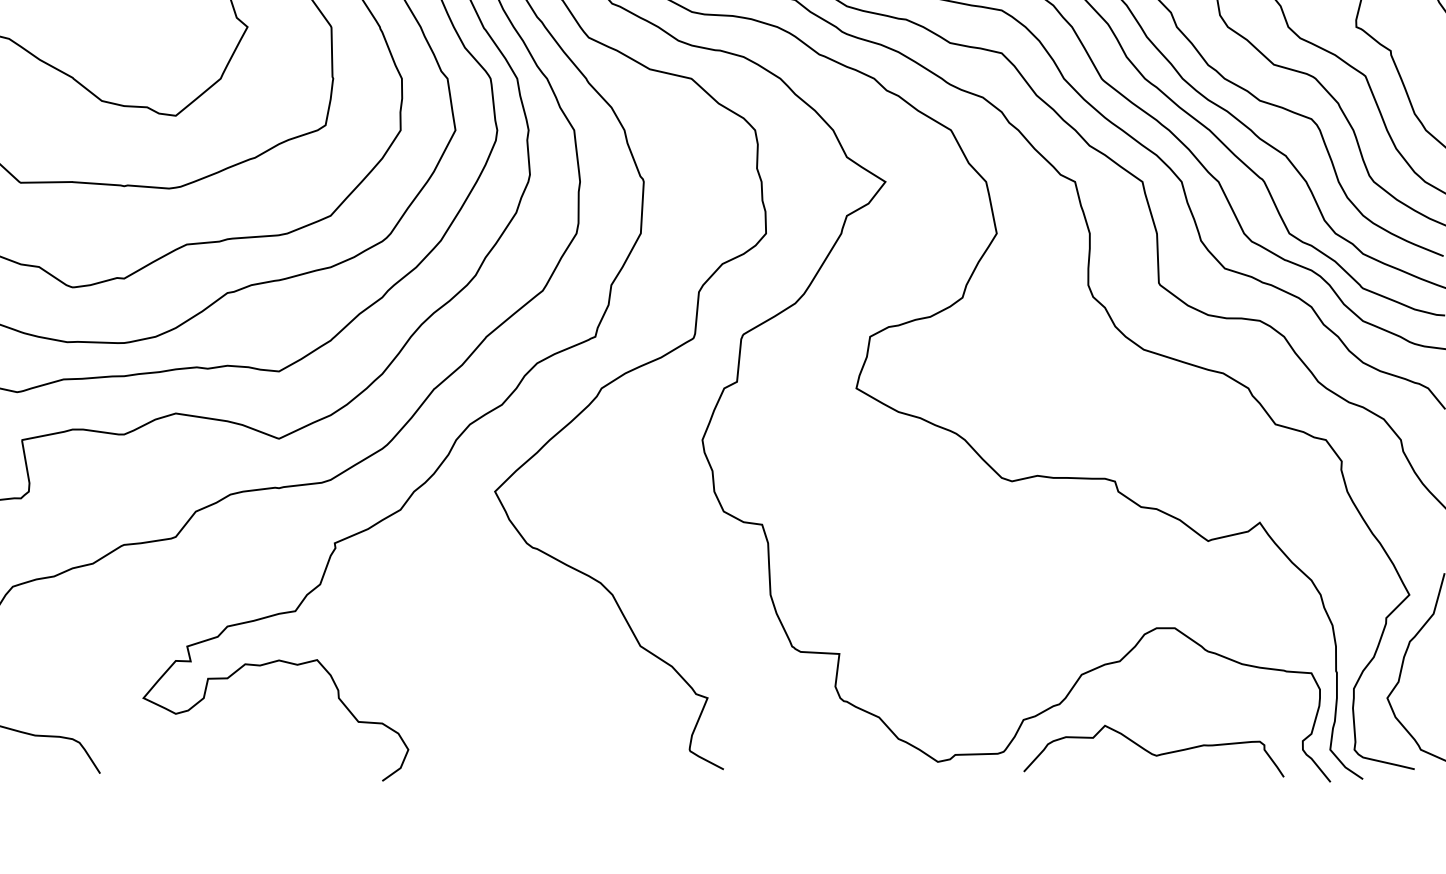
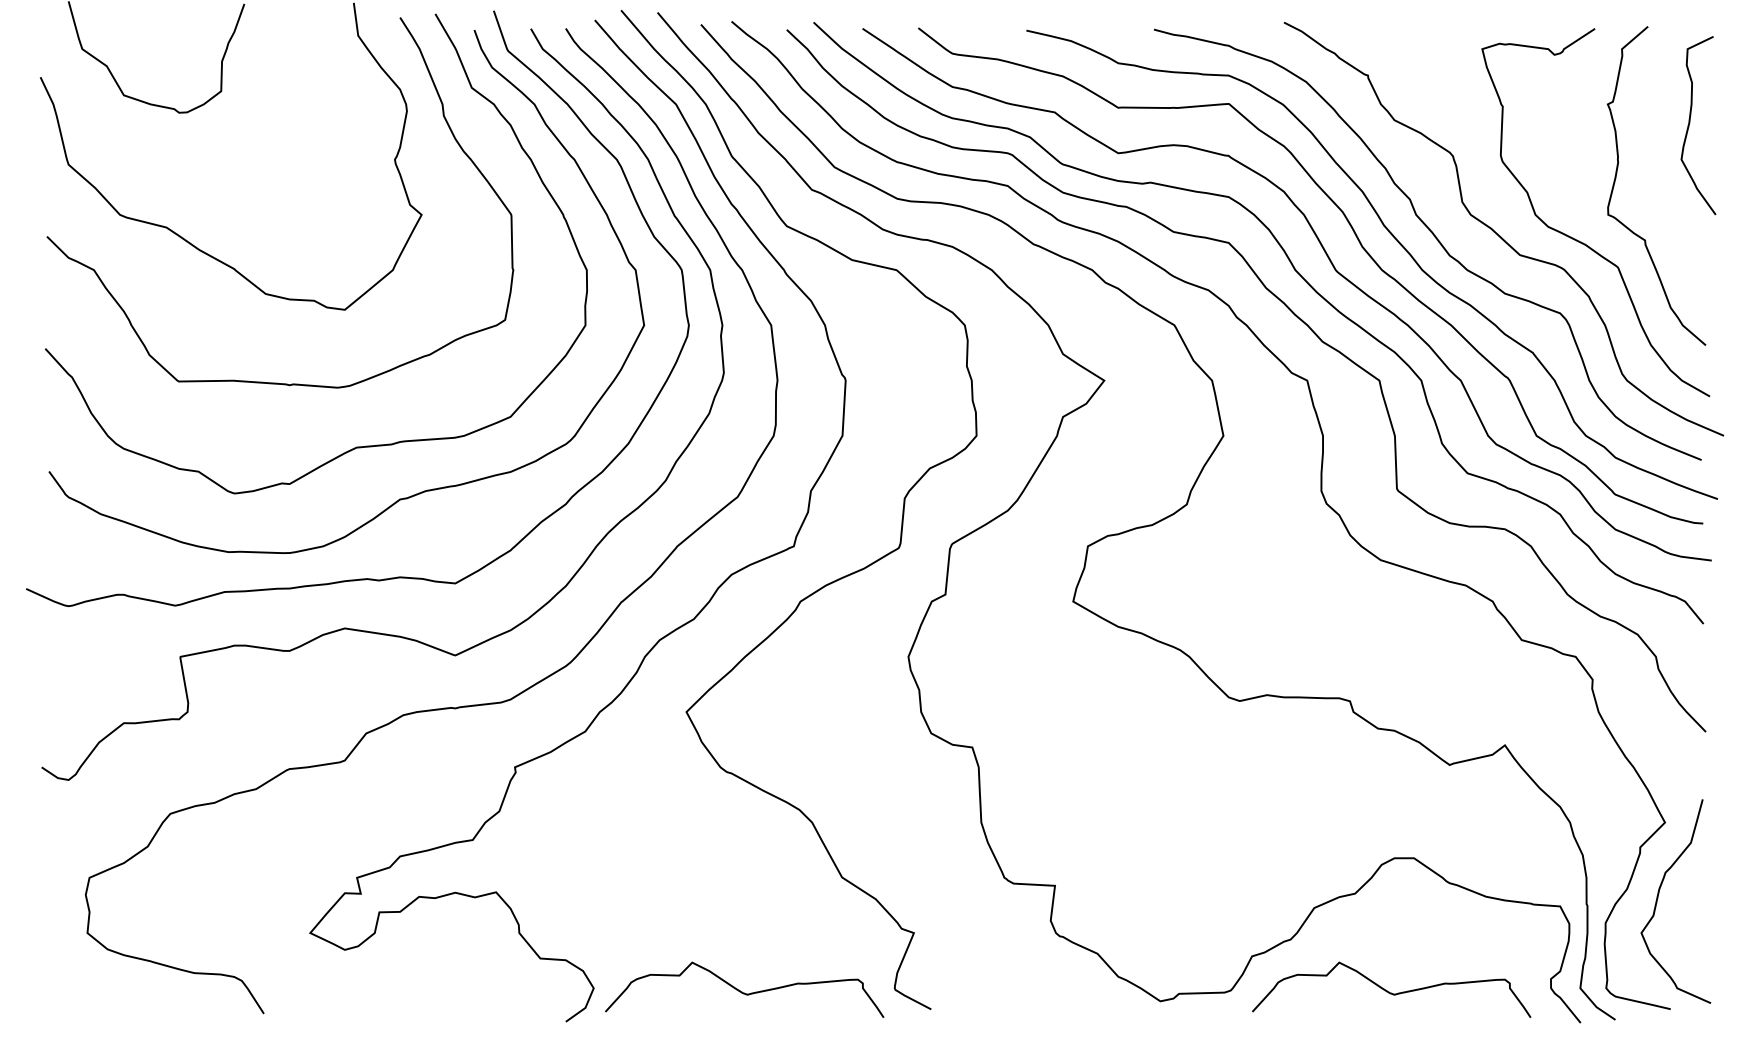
curve: (547, 752) -> (742, 991), added

